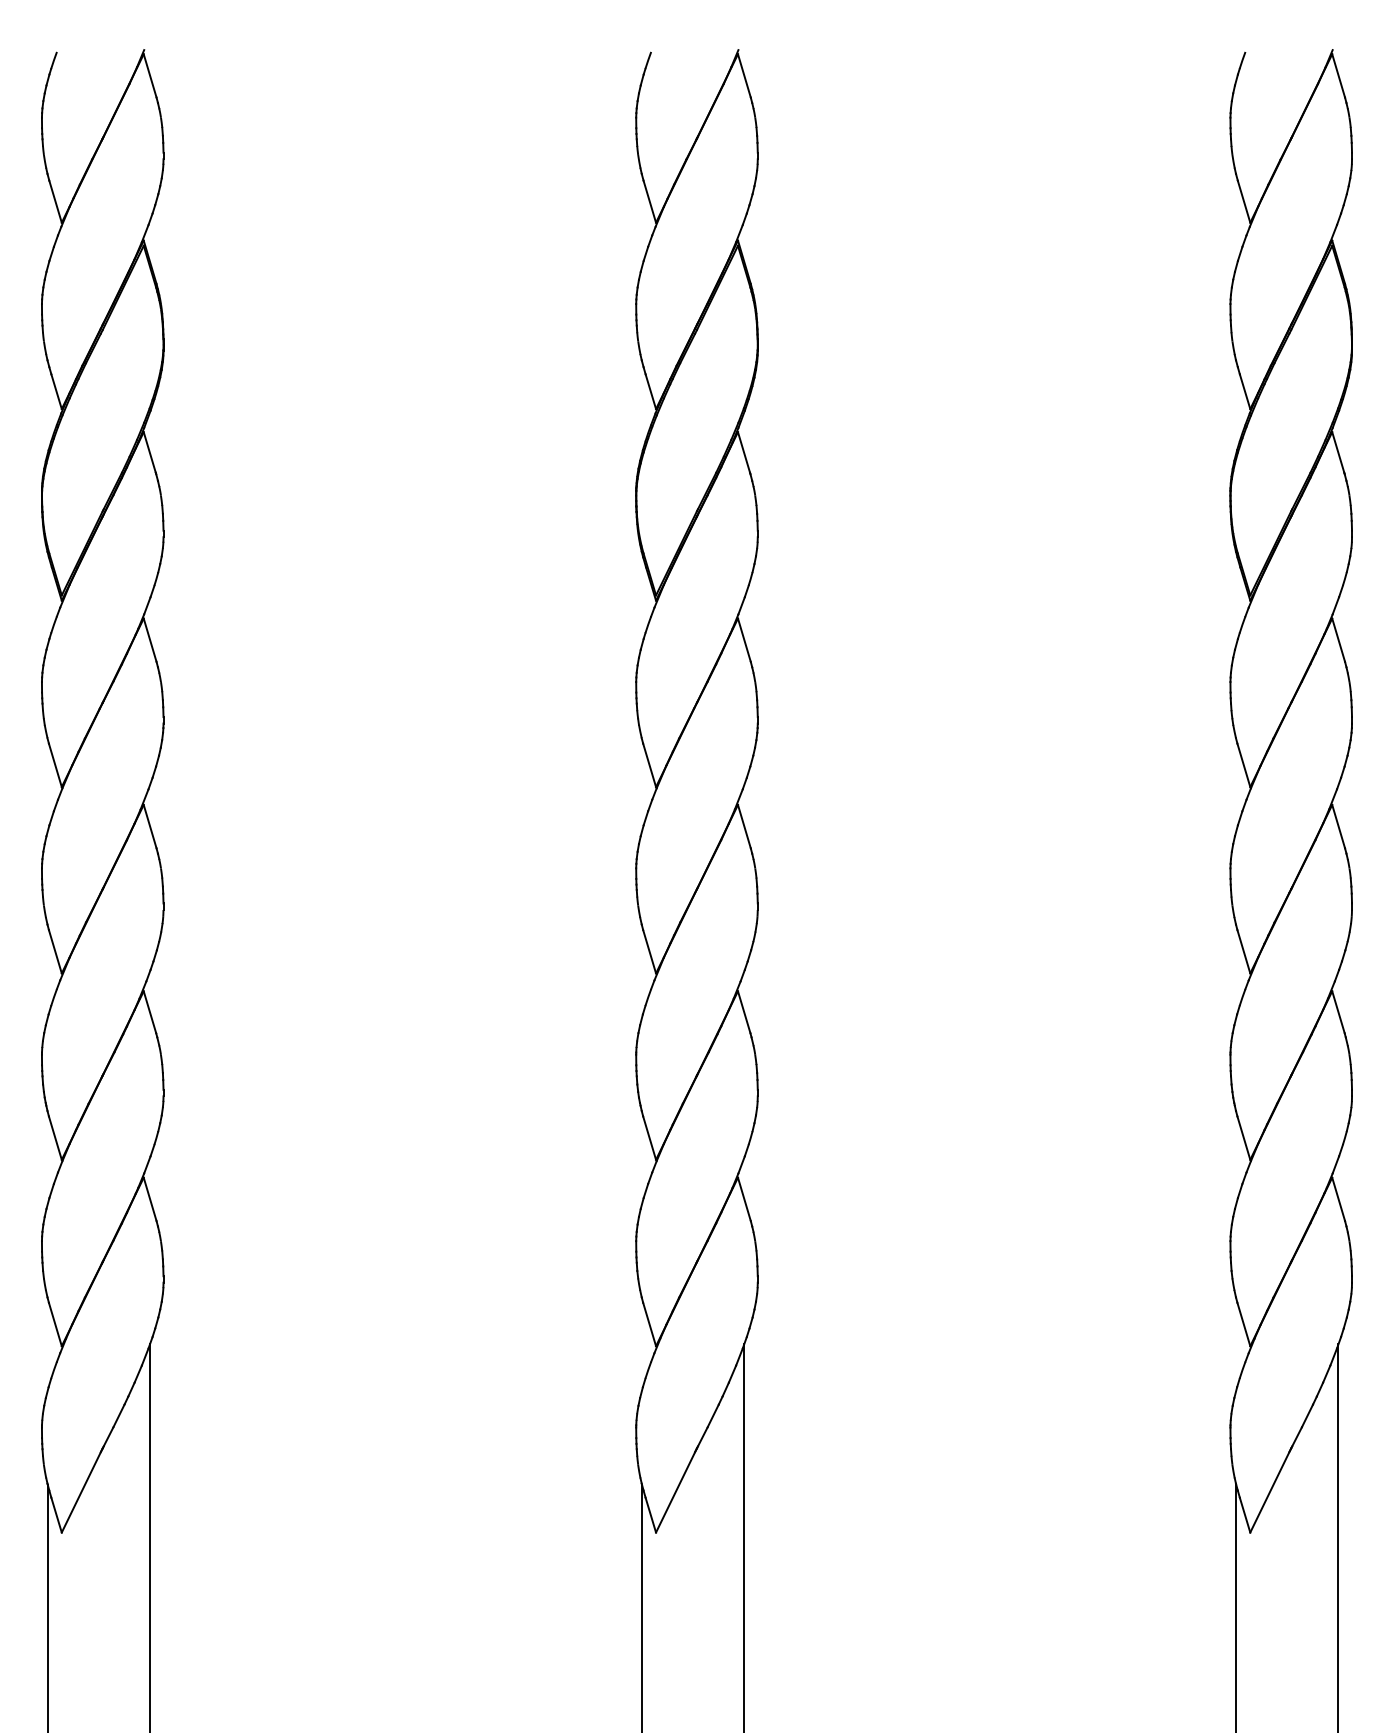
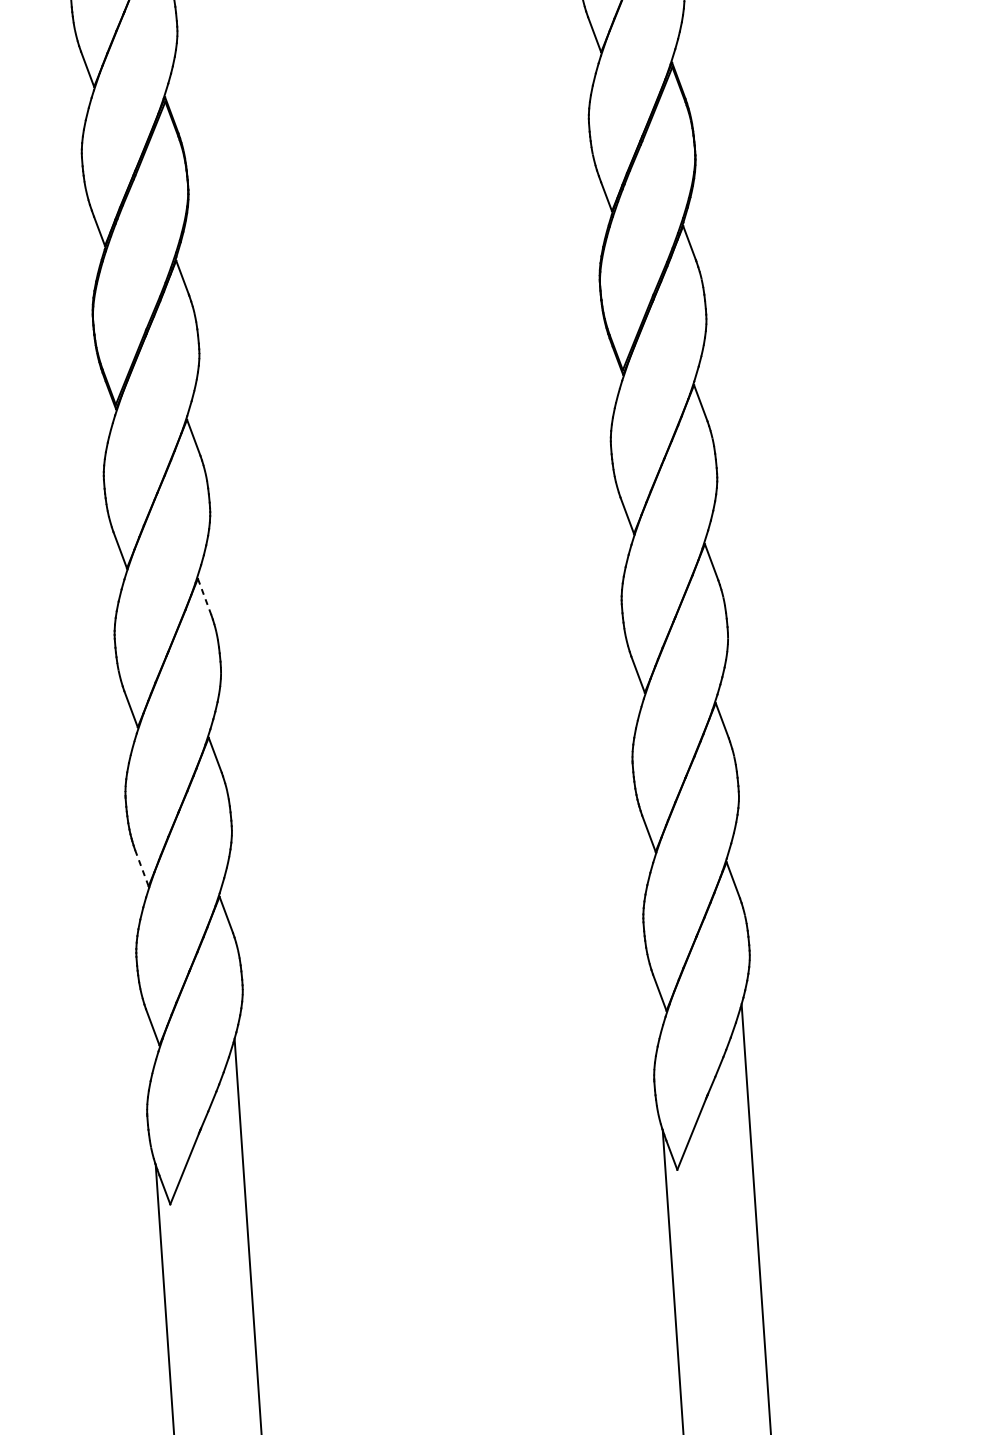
line: (150, 826) -> (204, 596), solid -> dashed
line: (55, 1138) -> (142, 868), solid -> dashed

